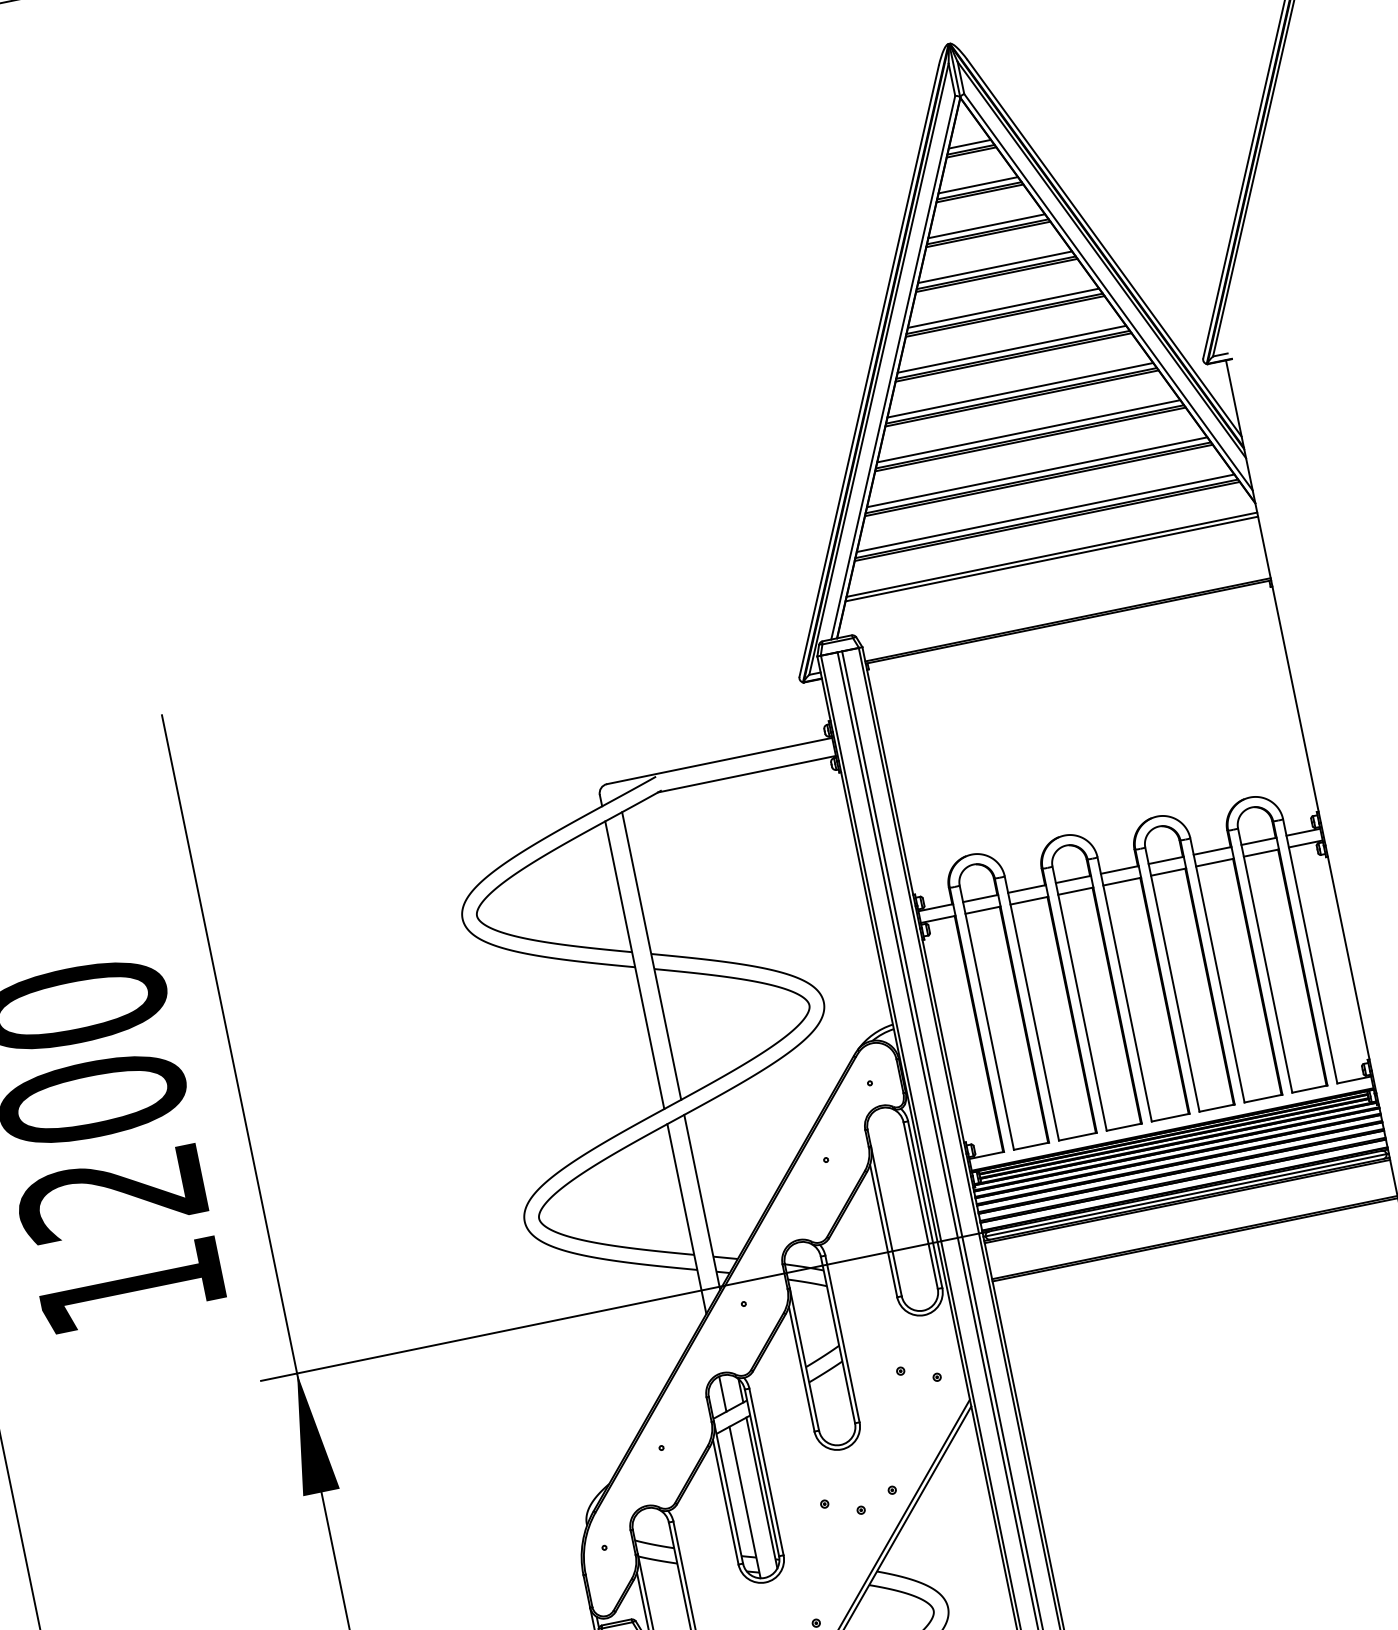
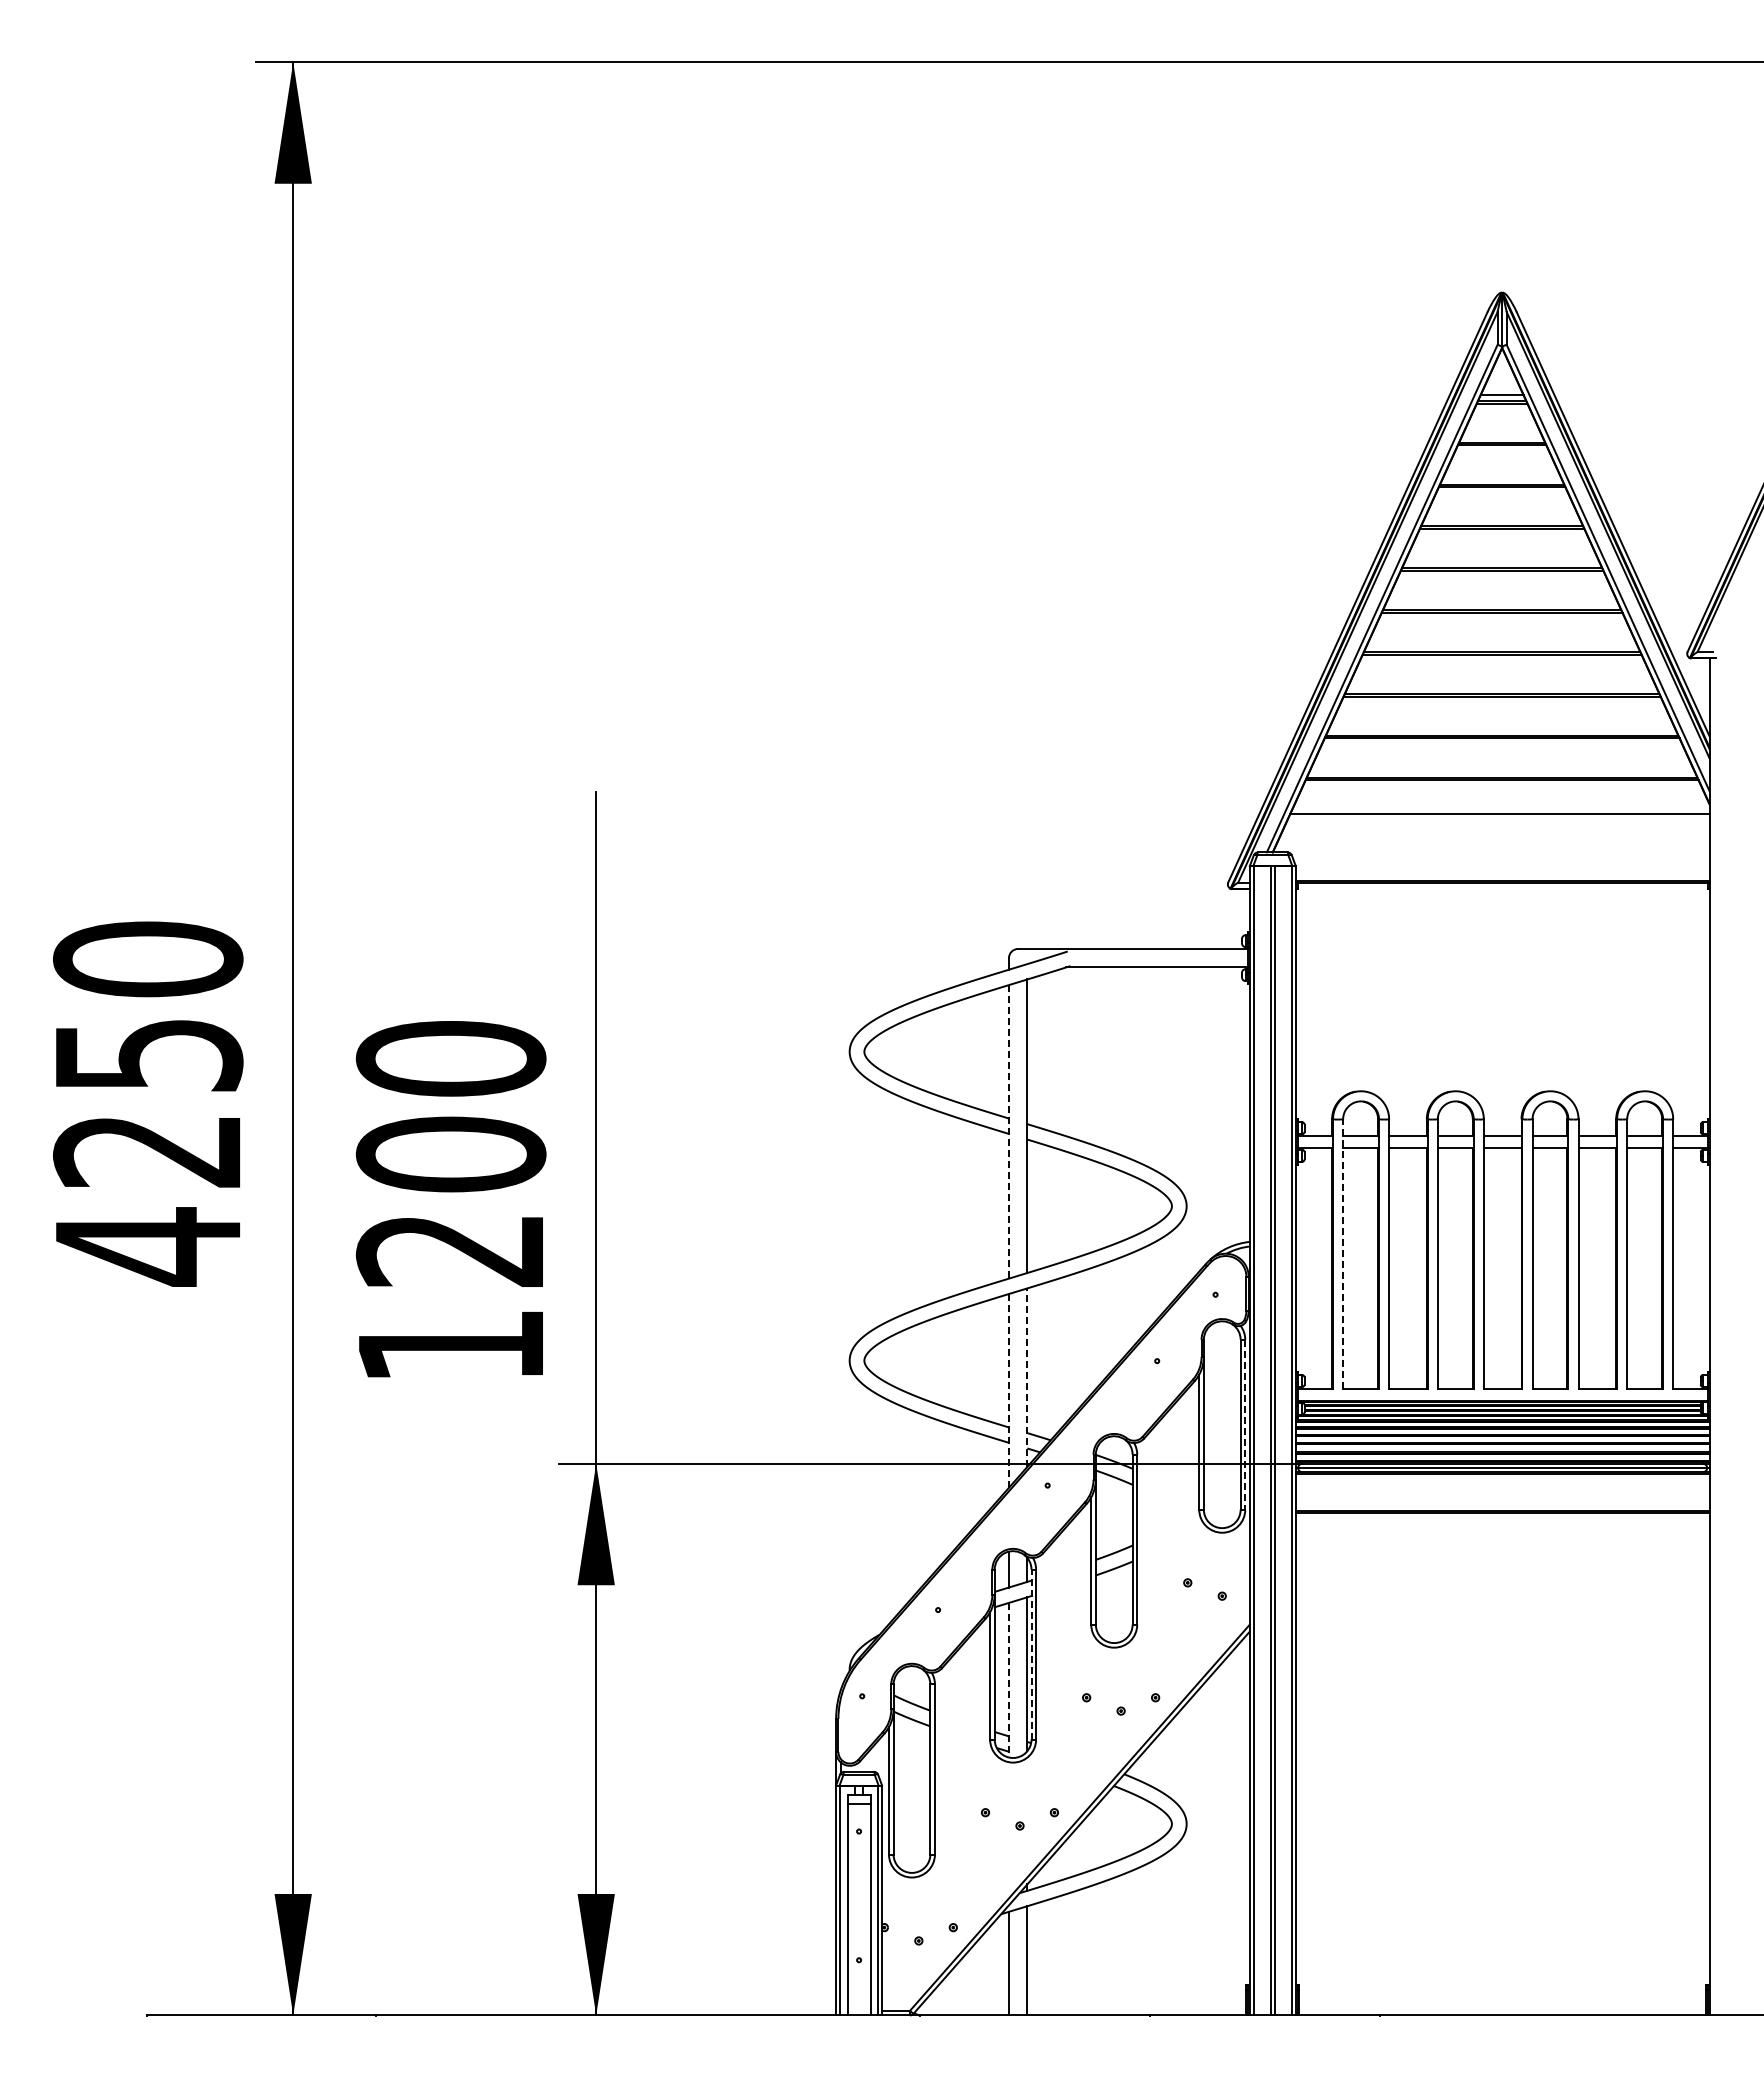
line: (977, 185) -> (1501, 437), removed
line: (985, 225) -> (1501, 478), removed
line: (994, 267) -> (1501, 520), removed
line: (1002, 308) -> (1501, 562), removed
line: (1011, 349) -> (1501, 604), removed
line: (1019, 390) -> (1501, 646), removed
line: (1028, 431) -> (1501, 688), removed
line: (1036, 472) -> (1501, 730), removed
line: (1044, 513) -> (1501, 771), removed
line: (1051, 558) -> (1498, 817), removed
line: (634, 964) -> (1008, 1131), solid -> dashed
line: (987, 1018) -> (1343, 1254), solid -> dashed
line: (702, 1202) -> (1027, 1377), solid -> dashed
line: (925, 1205) -> (1245, 1425), solid -> dashed
line: (686, 1218) -> (1008, 1390), solid -> dashed
line: (761, 1472) -> (1031, 1654), solid -> dashed
line: (744, 1502) -> (1008, 1680), solid -> dashed

